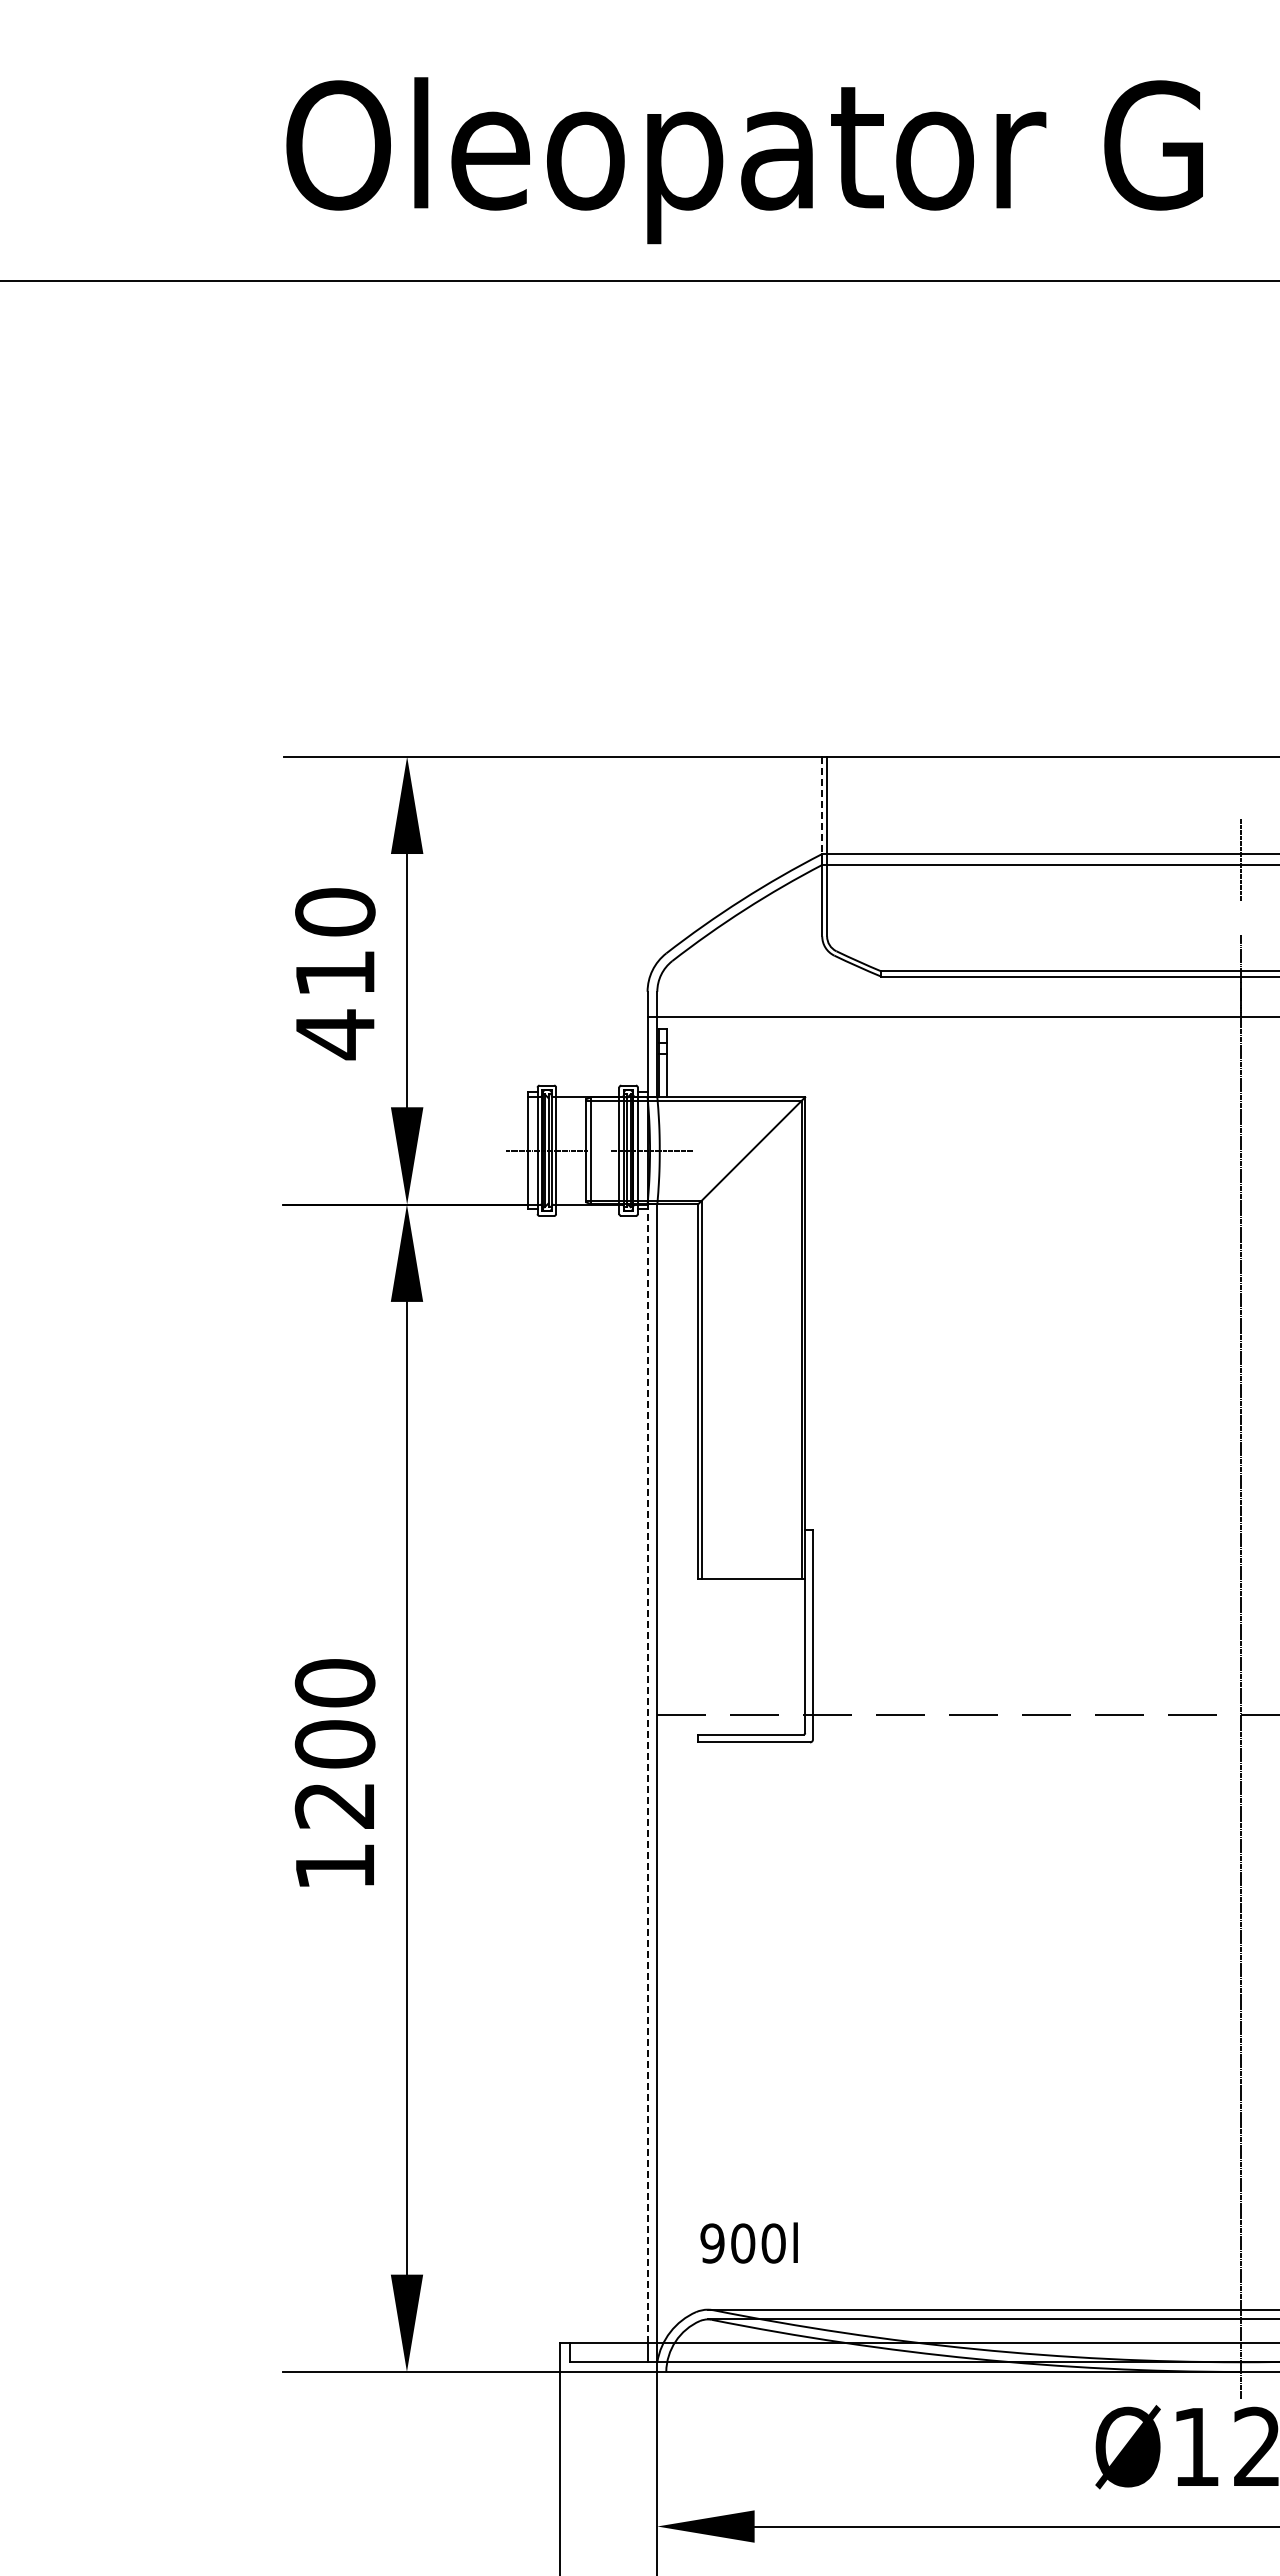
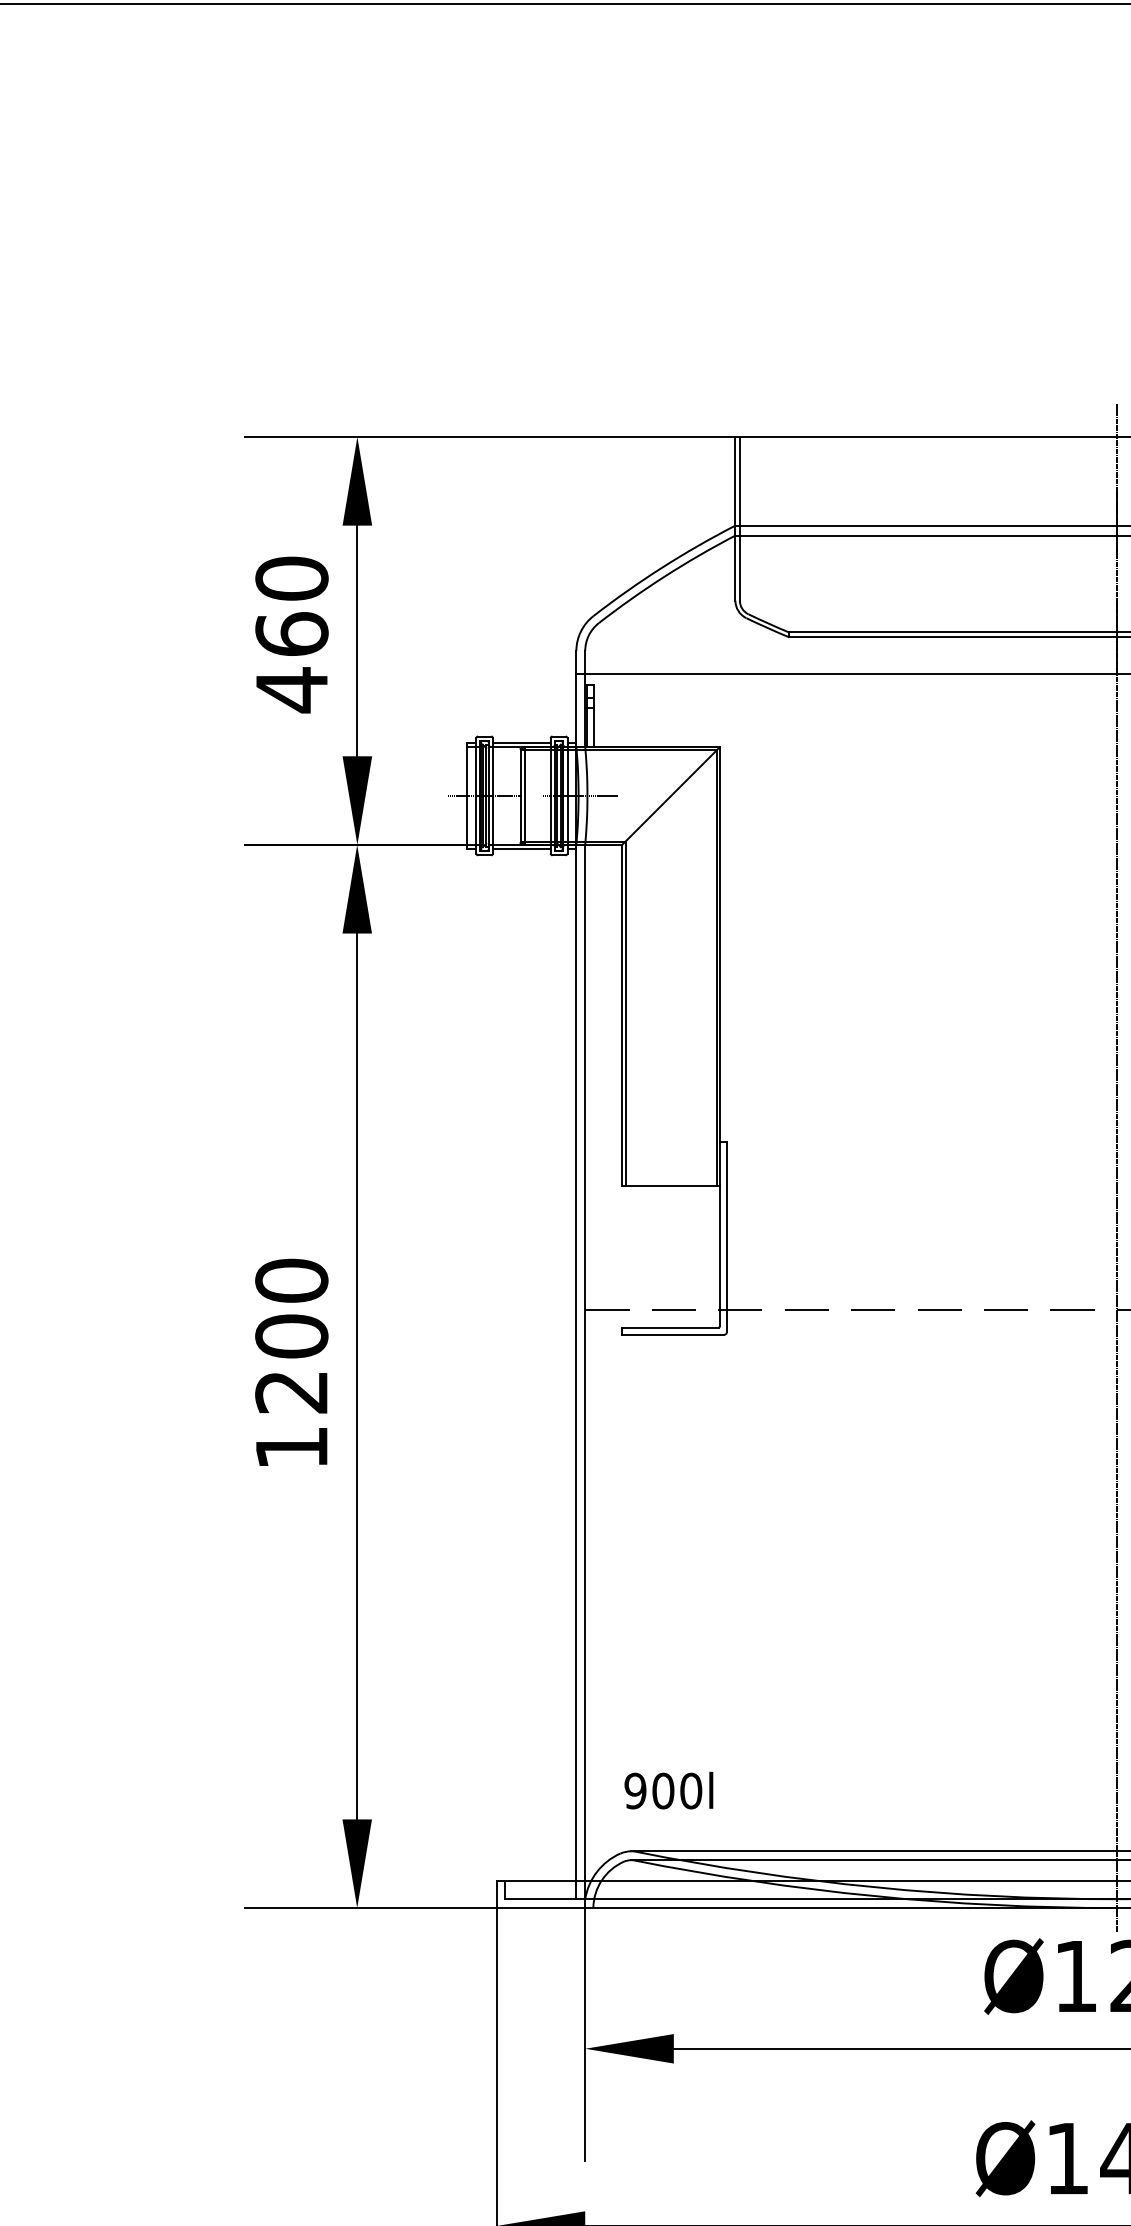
line: (822, 805) -> (735, 481), dashed -> solid
line: (1241, 846) -> (1117, 518), added
text: (335, 972) -> (292, 633), 410 -> 460
line: (587, 1092) -> (521, 742), added
line: (587, 1209) -> (521, 849), added
line: (647, 1775) -> (576, 1364), dashed -> solid

